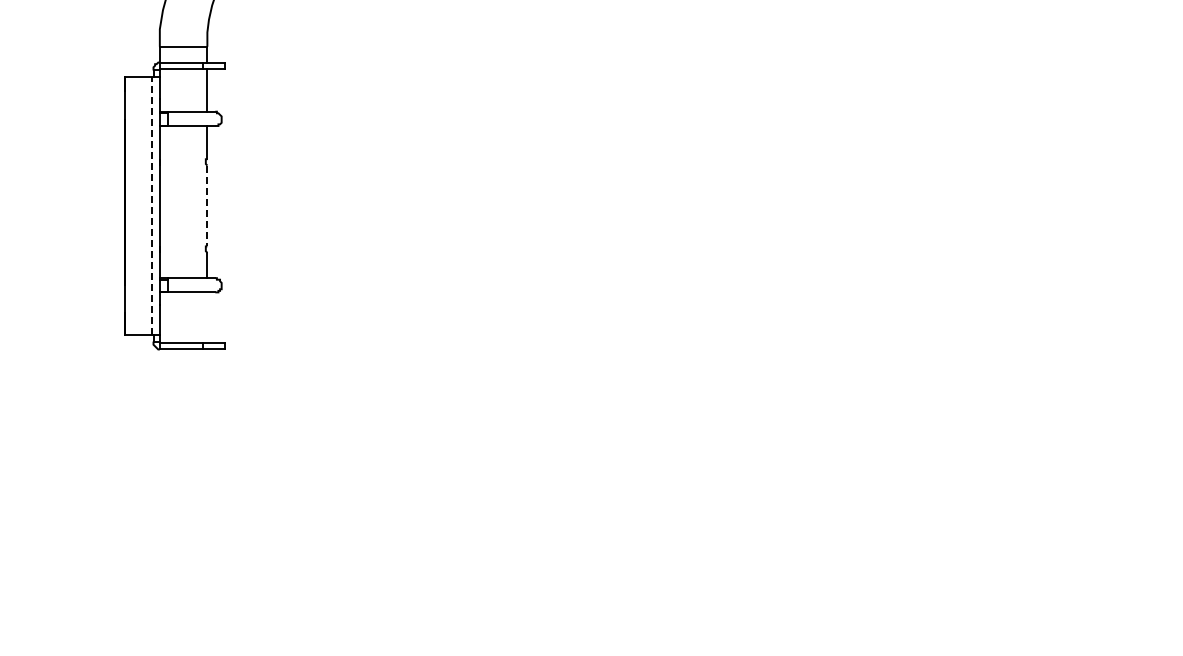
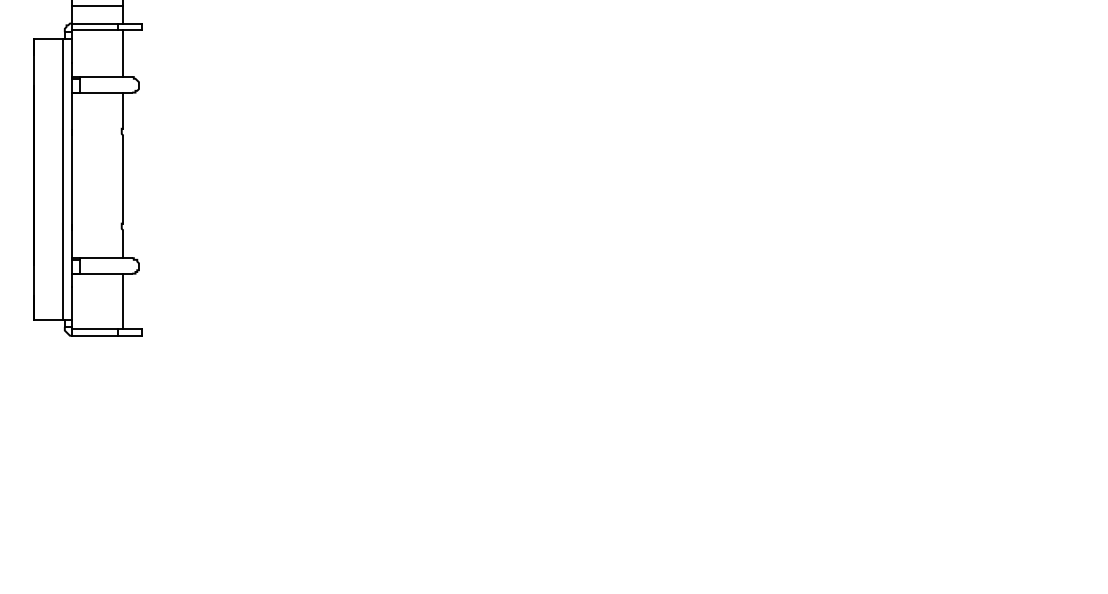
line: (151, 205) -> (62, 179), dashed -> solid
line: (207, 206) -> (123, 180), dashed -> solid
line: (207, 317) -> (123, 300), added

